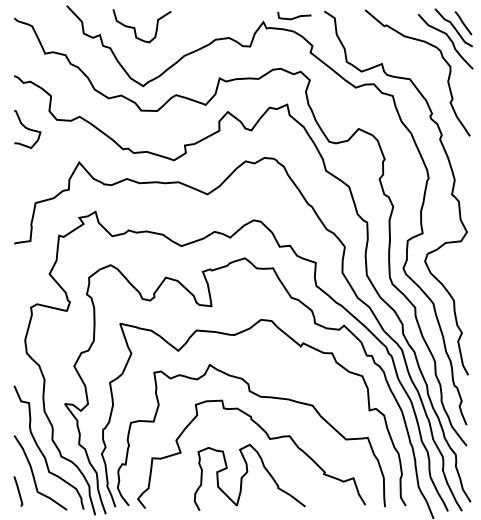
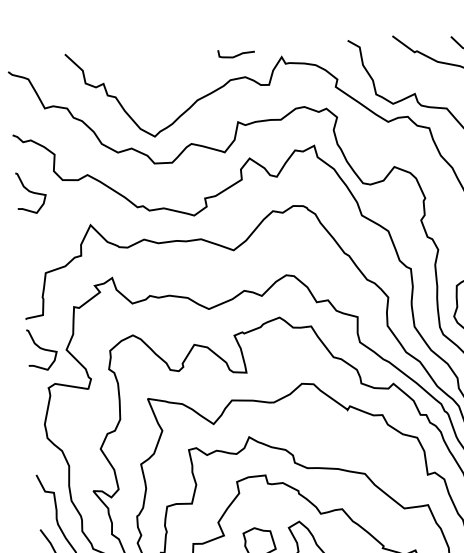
curve: (295, 16) -> (237, 54), moved
curve: (135, 27) -> (141, 72), removed
curve: (27, 272) -> (42, 349), added

